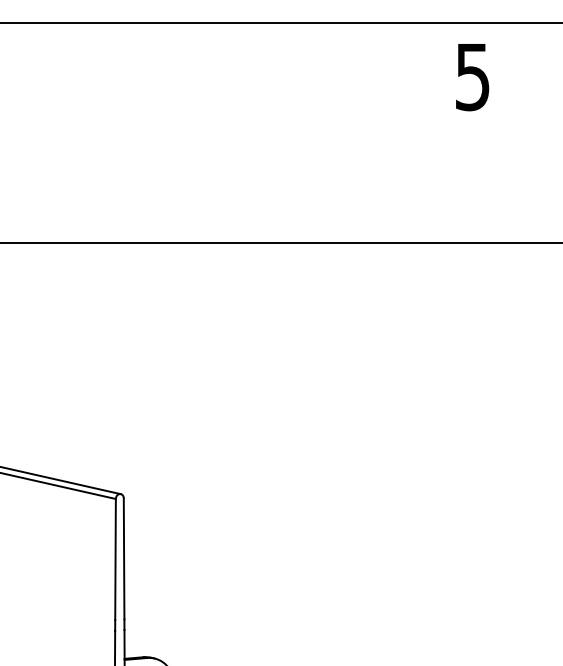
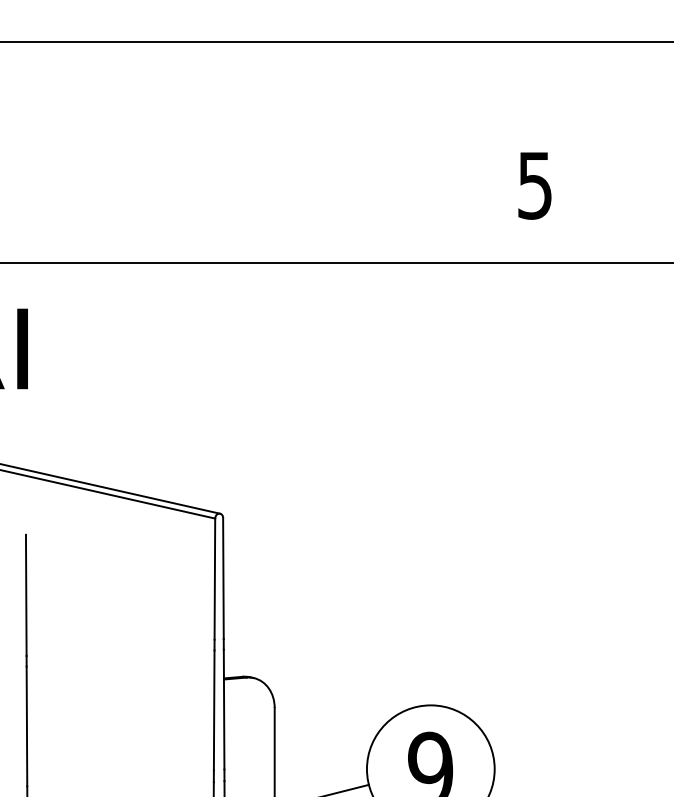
text: (472, 76) -> (534, 185), moved

